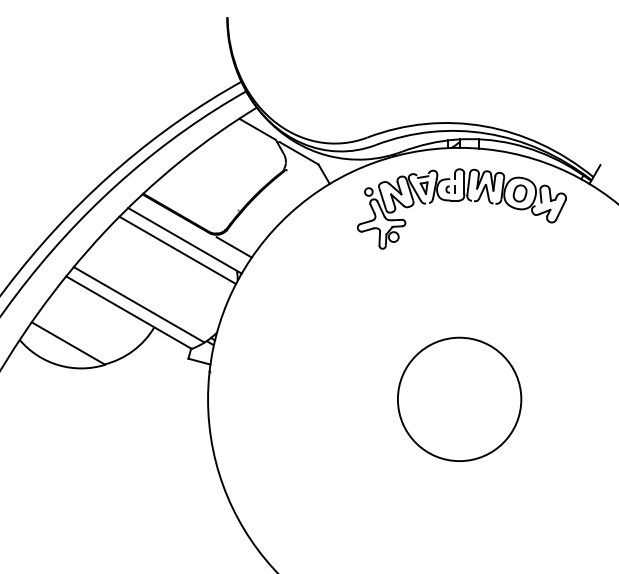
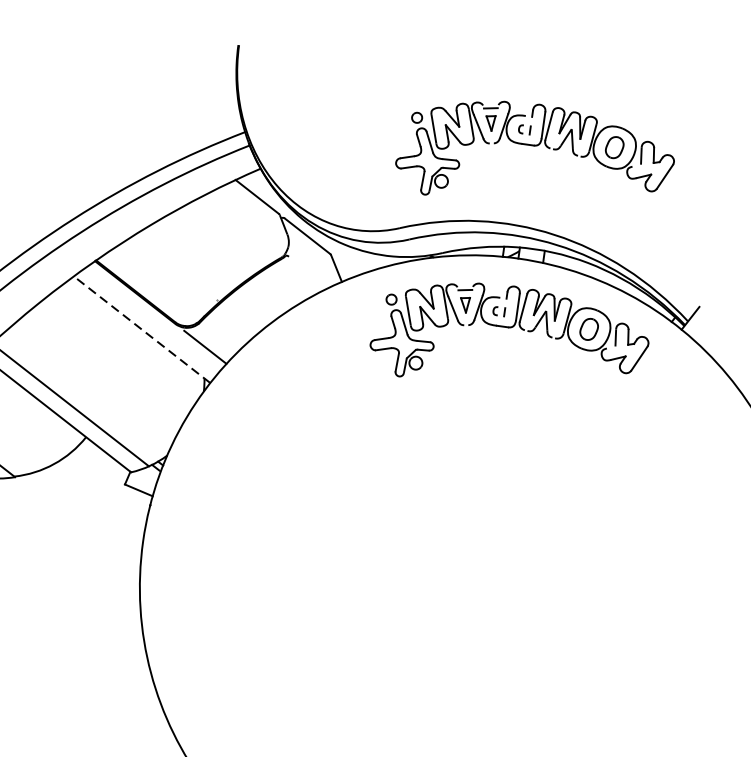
part: (460, 62) -> (535, 147), added
line: (184, 240) -> (141, 329), solid -> dashed
line: (177, 250) -> (130, 340), removed
circle: (459, 398) -> (472, 586), removed

